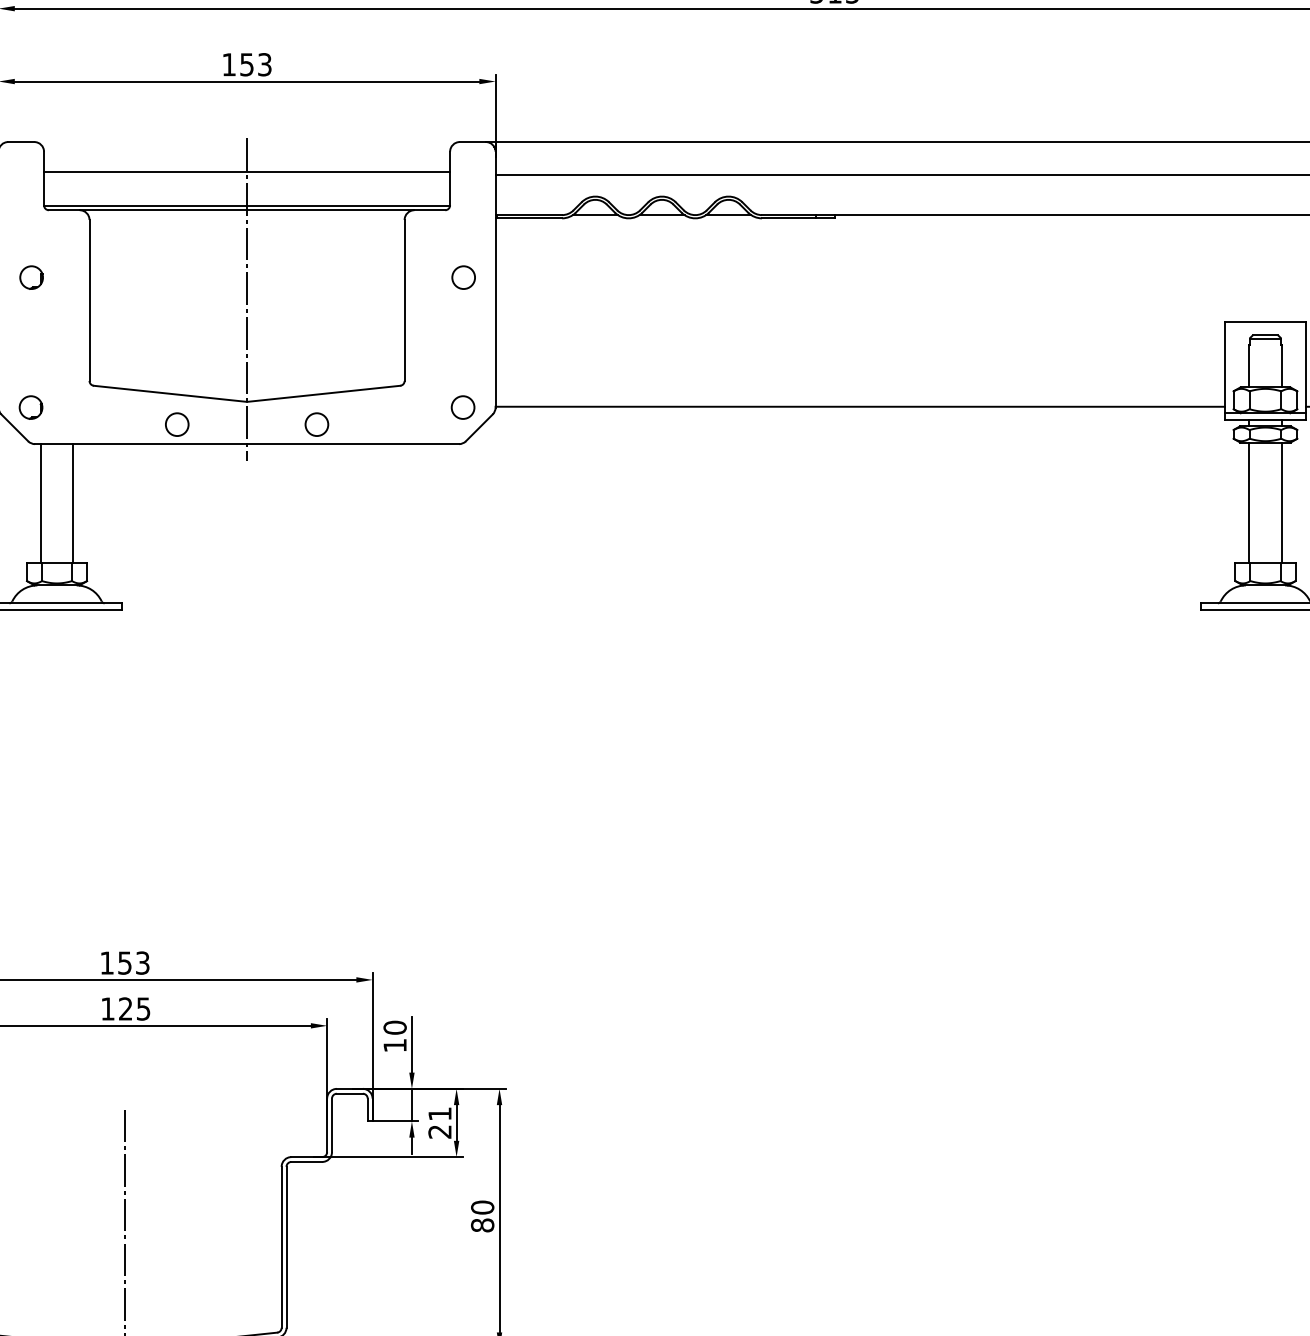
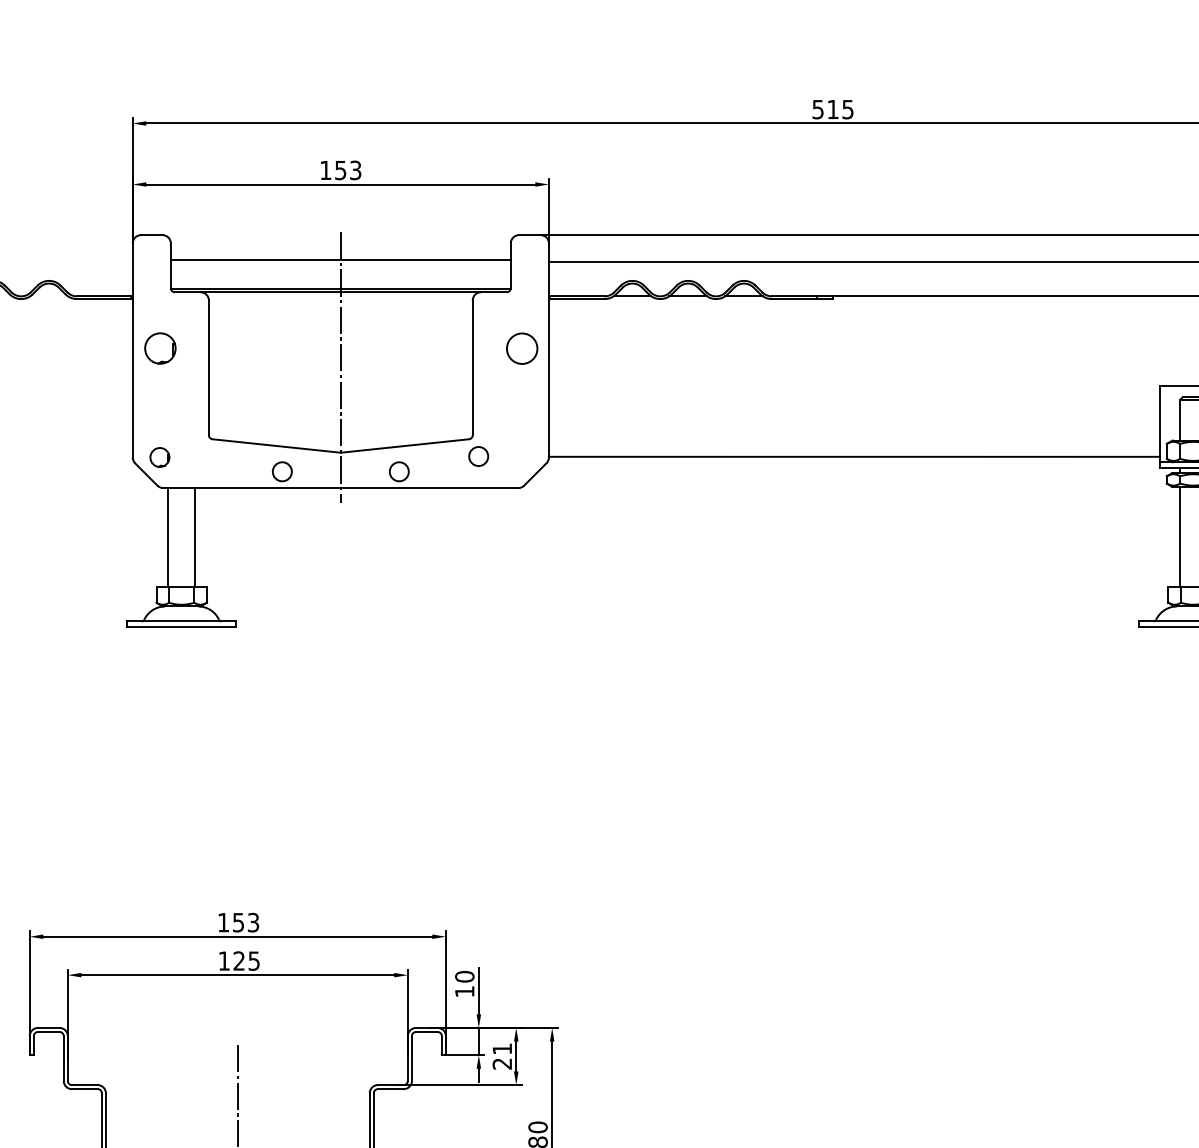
circle: (31, 277) -> (160, 348), size x1.6
circle: (462, 277) -> (521, 348), size x1.6
circle: (462, 407) -> (478, 456), moved

